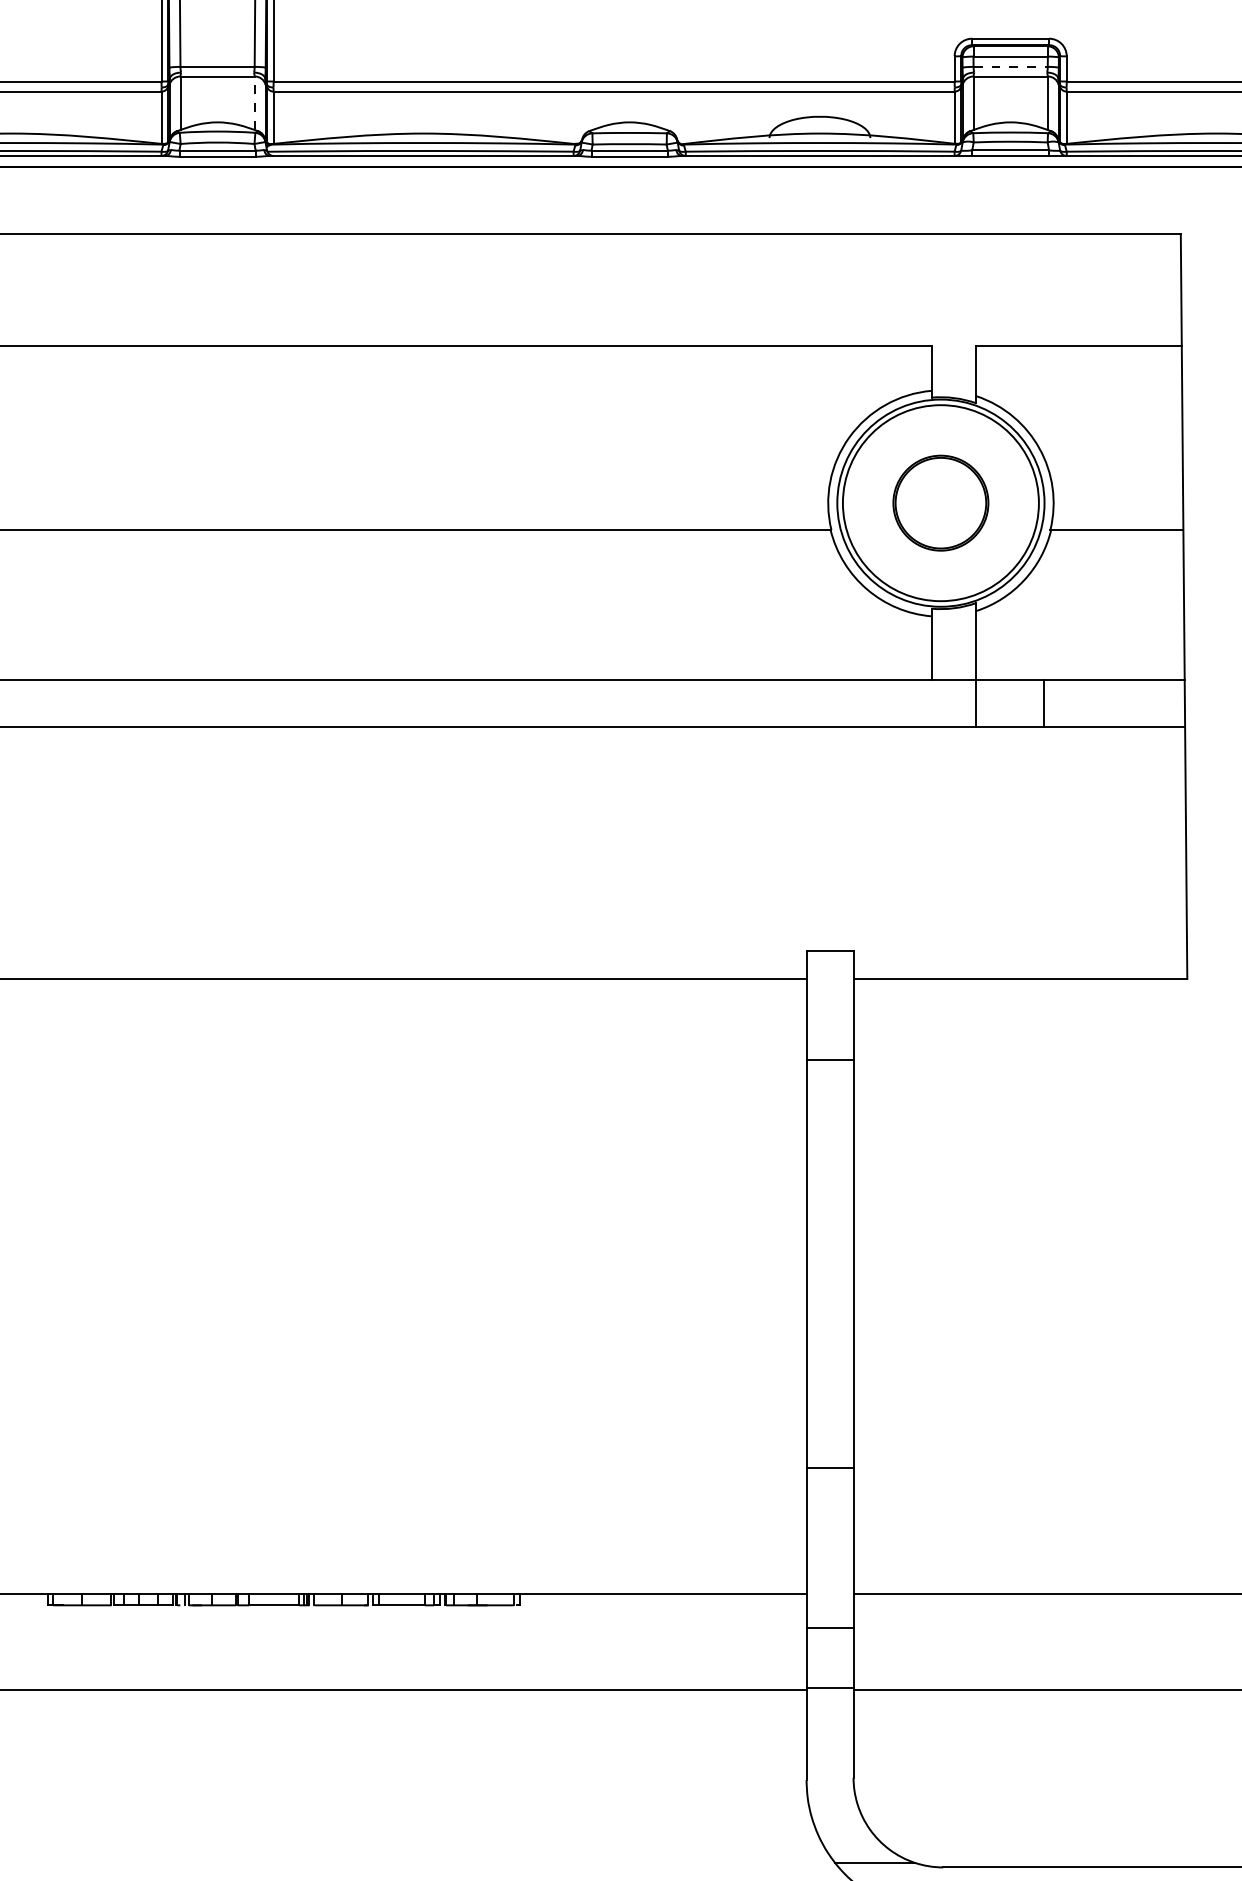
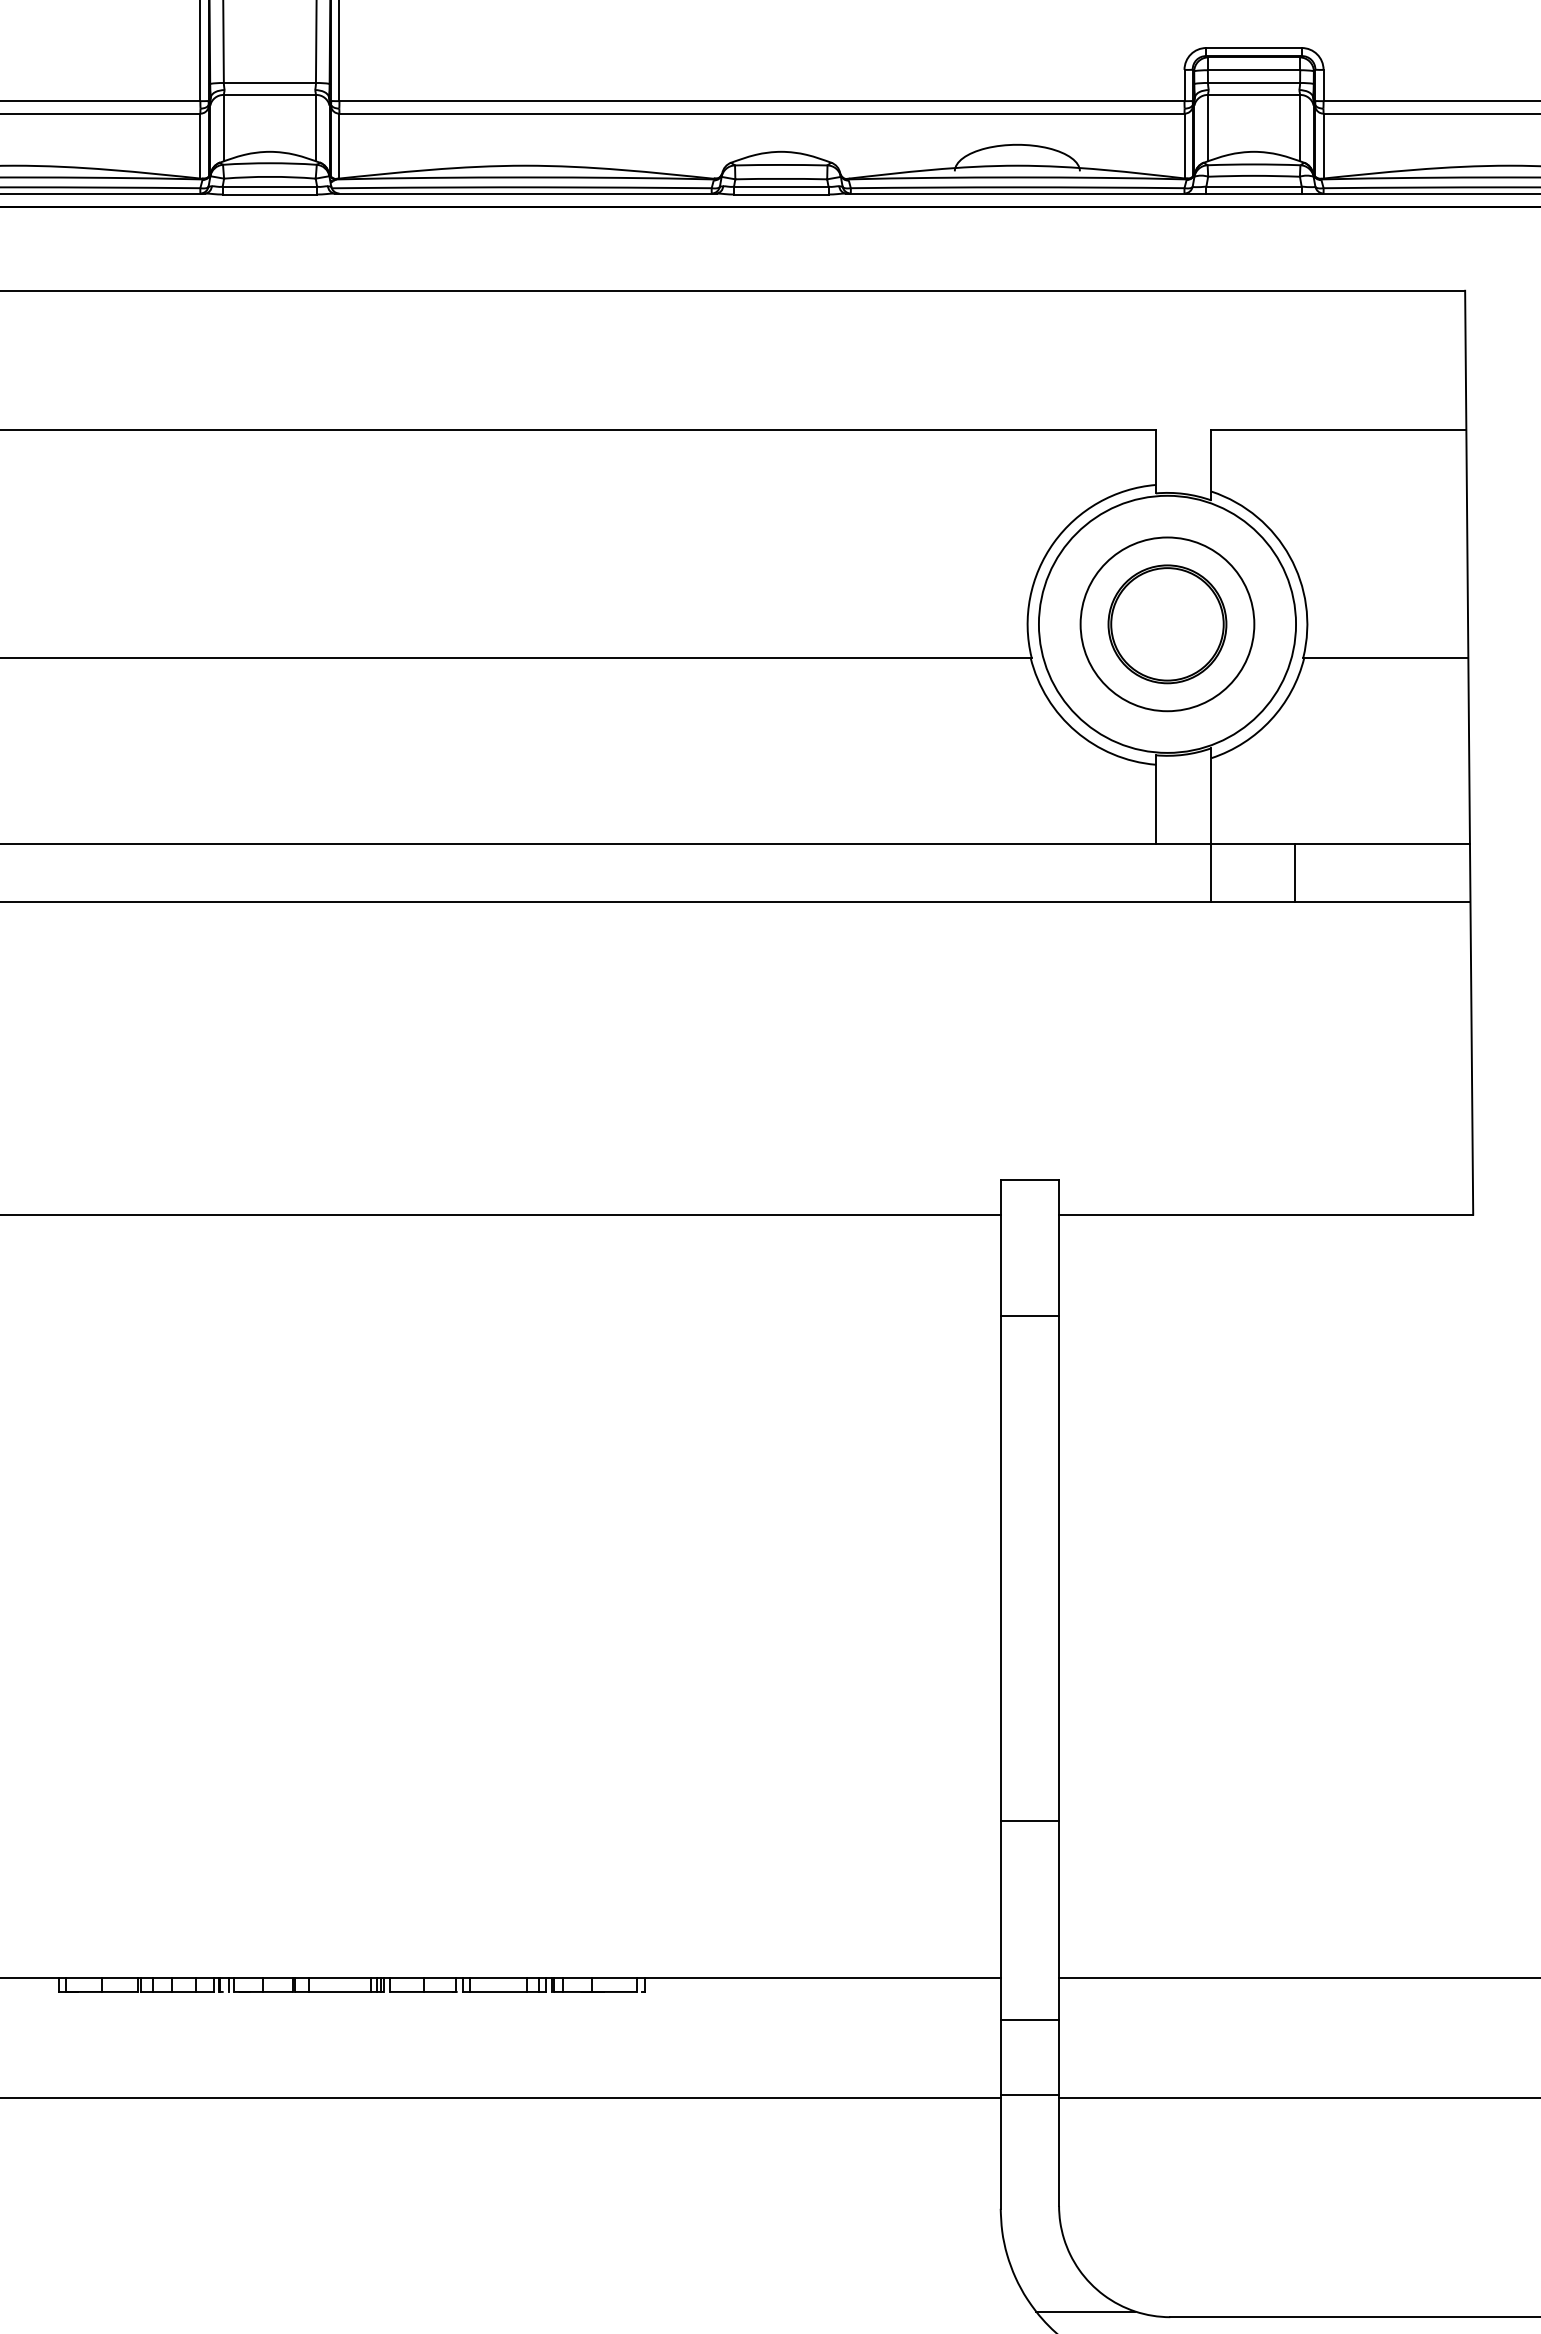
line: (1011, 67) -> (1254, 83), dashed -> solid
line: (254, 102) -> (315, 127), dashed -> solid
circle: (940, 503) -> (1167, 624), size x0.71

